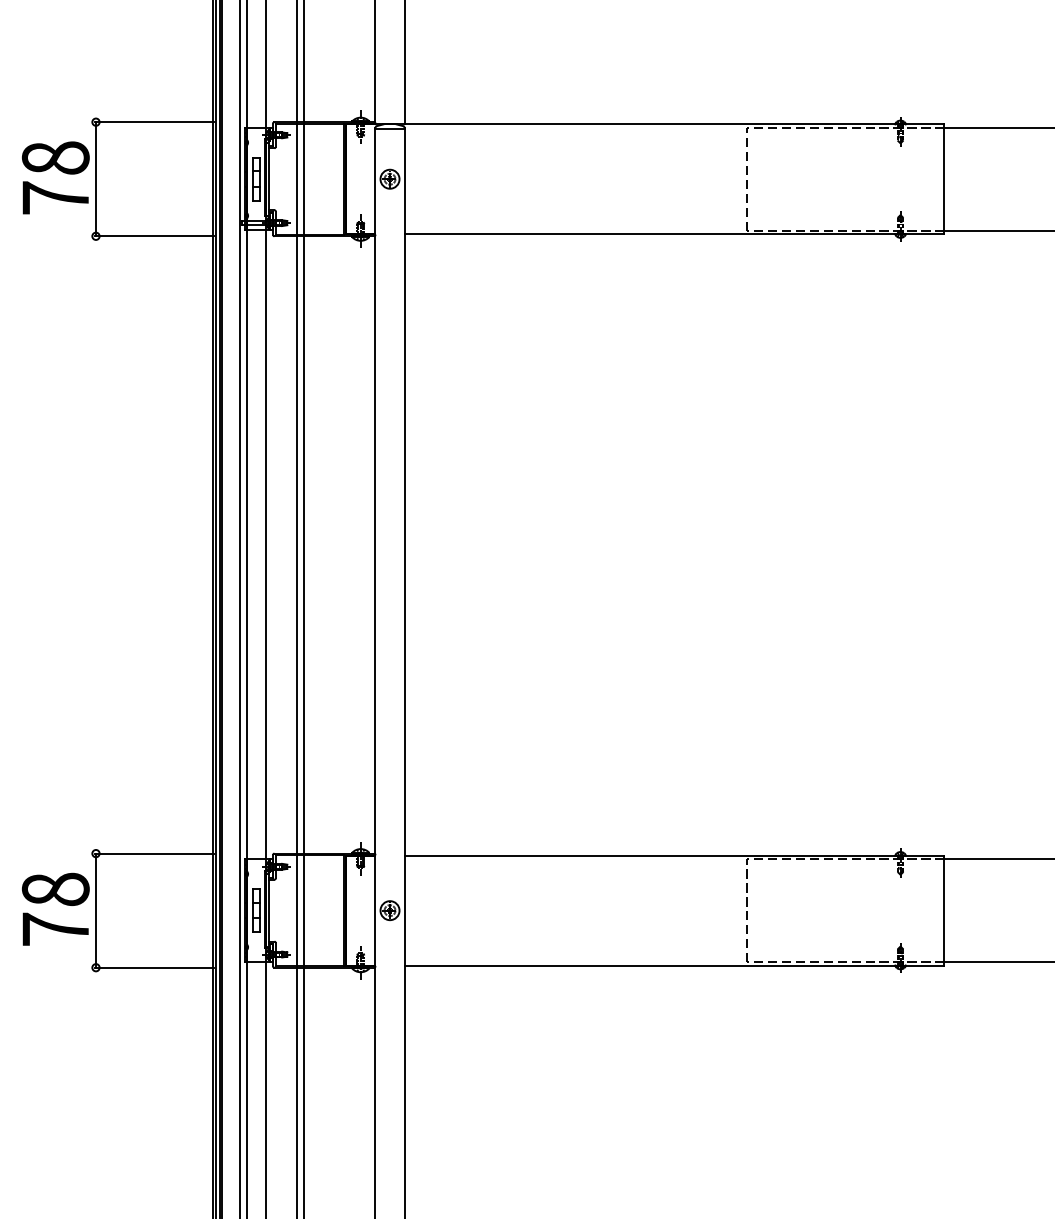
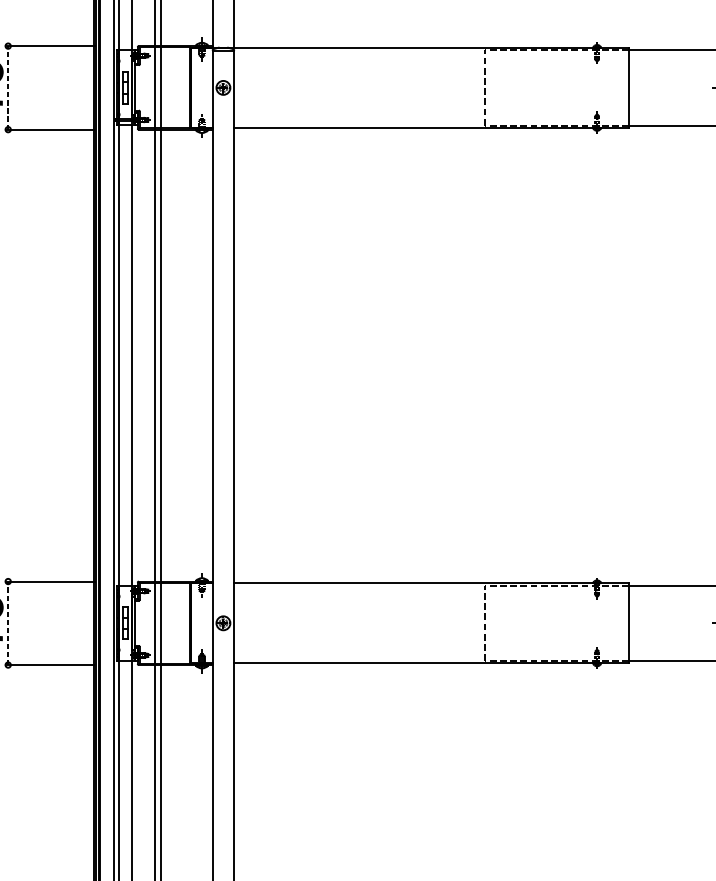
line: (96, 178) -> (8, 87), solid -> dashed
line: (96, 910) -> (8, 623), solid -> dashed

